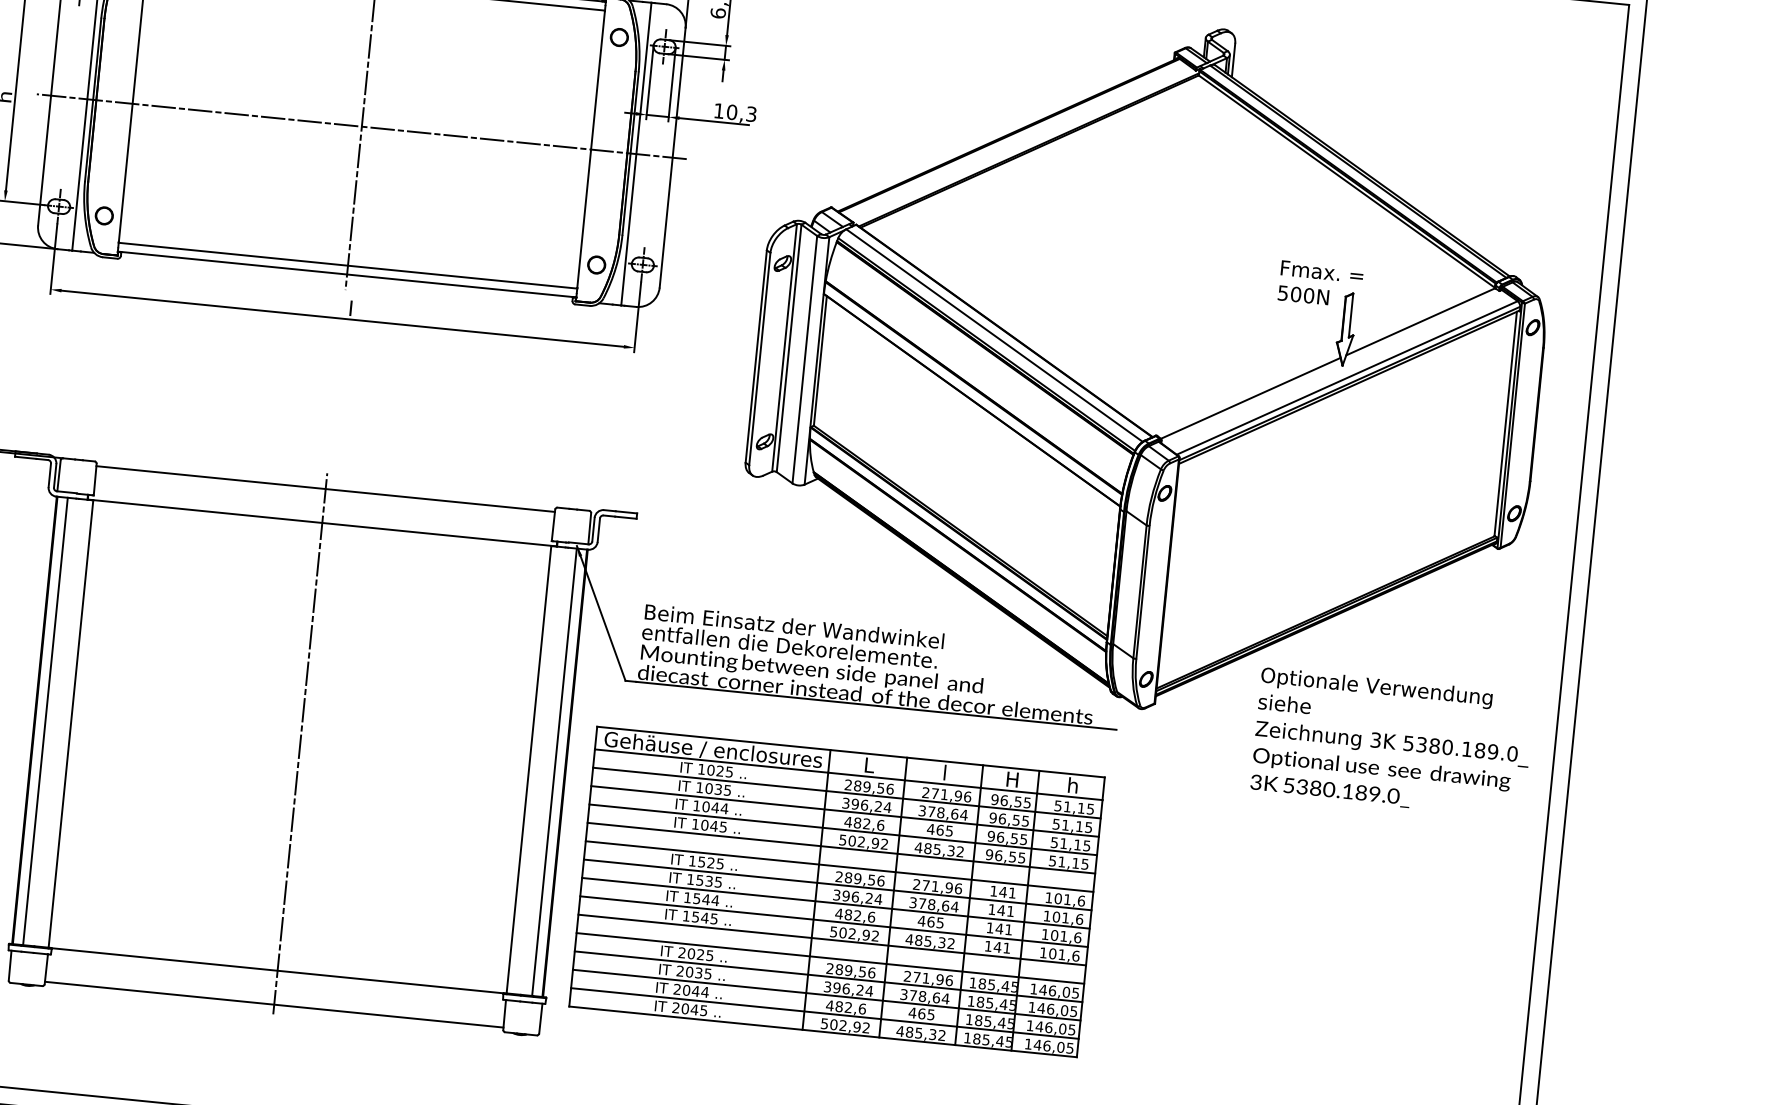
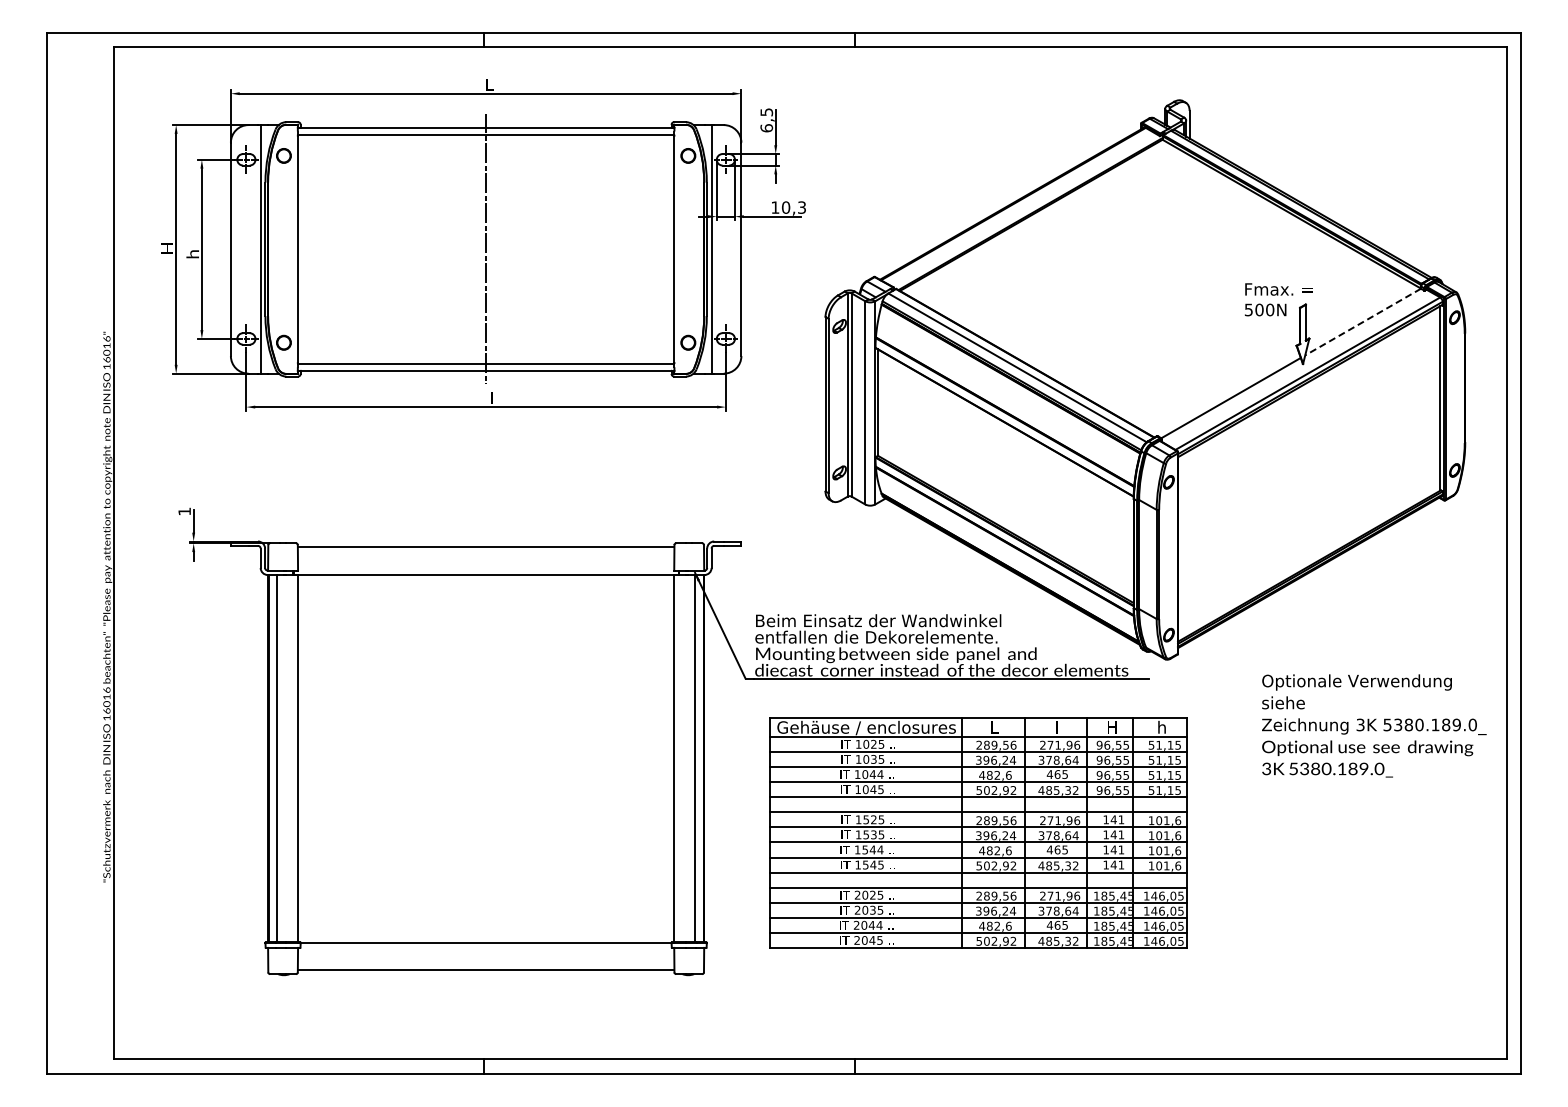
line: (361, 126) -> (485, 249), removed
line: (1421, 322) -> (1363, 322), solid -> dashed
text: (1392, 742) -> (1374, 725), moved
line: (300, 744) -> (486, 756), removed
part: (836, 891) -> (978, 832), moved

